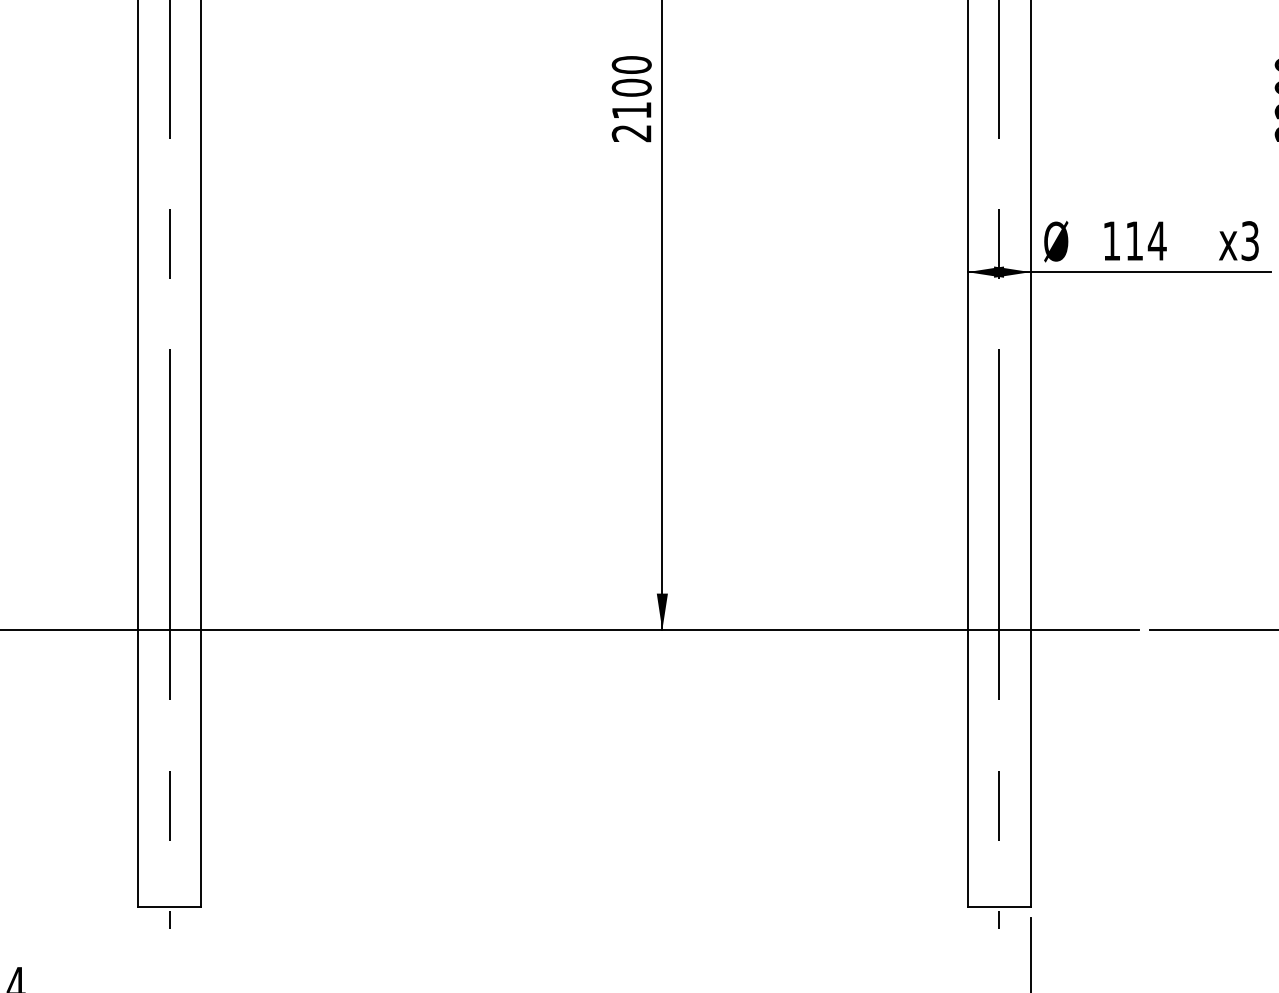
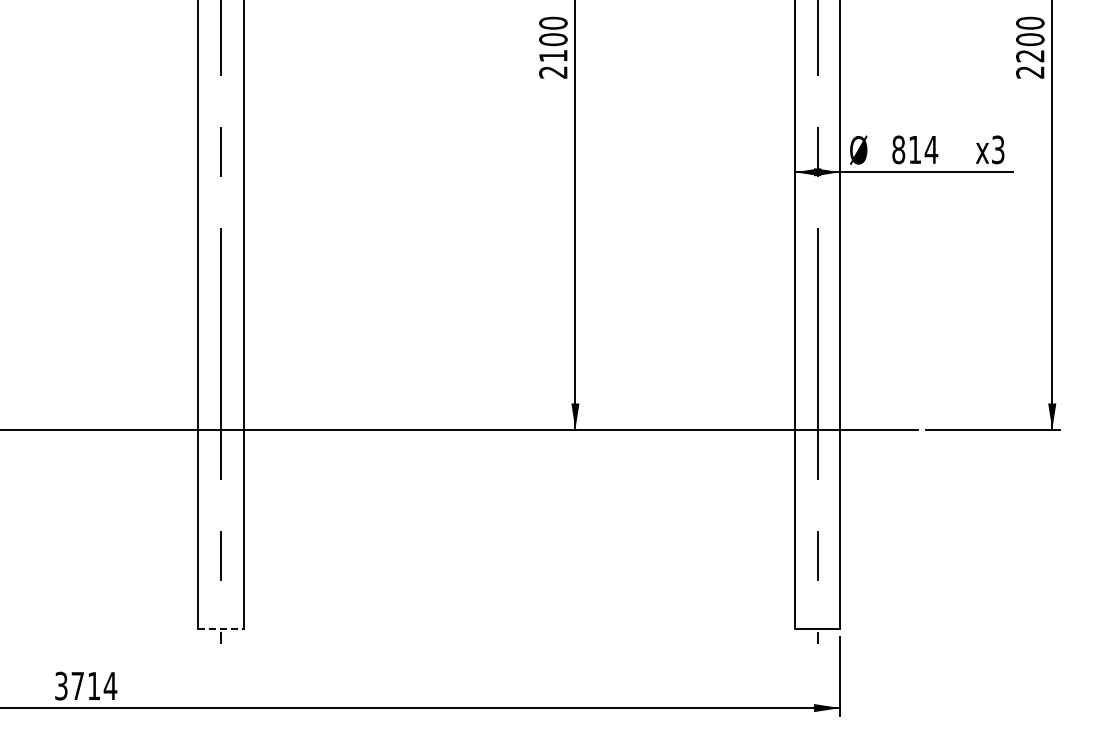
text: (1111, 240) -> (898, 149), 114 -> 814
line: (170, 906) -> (221, 628), solid -> dashed

